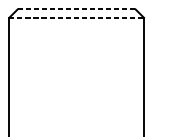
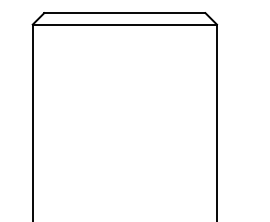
line: (76, 9) -> (124, 13), dashed -> solid
line: (77, 17) -> (125, 24), dashed -> solid

